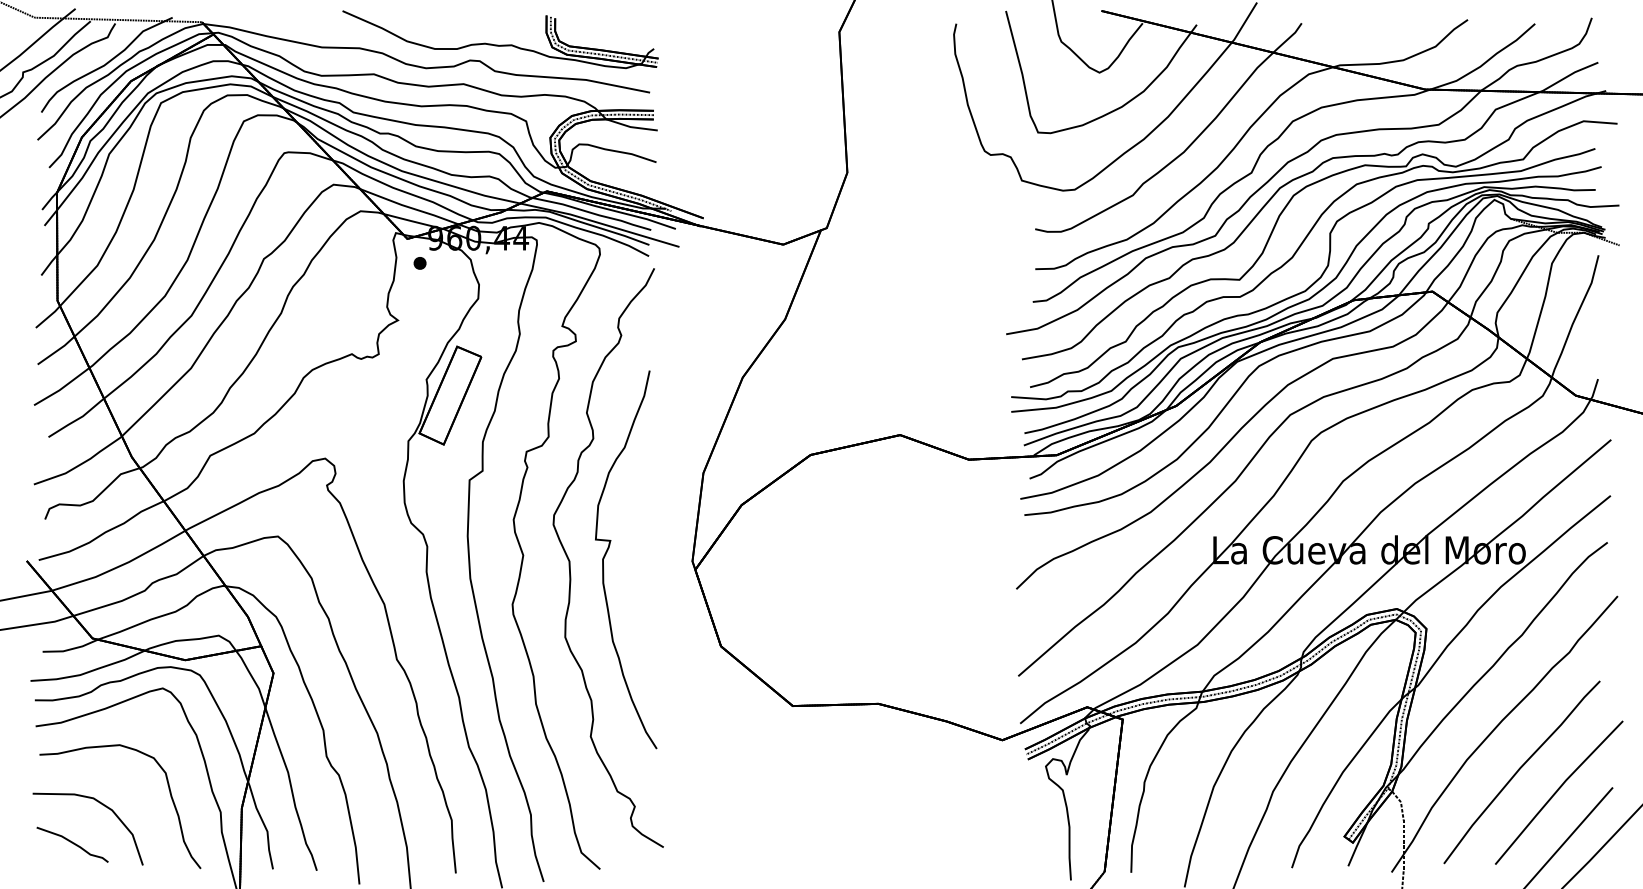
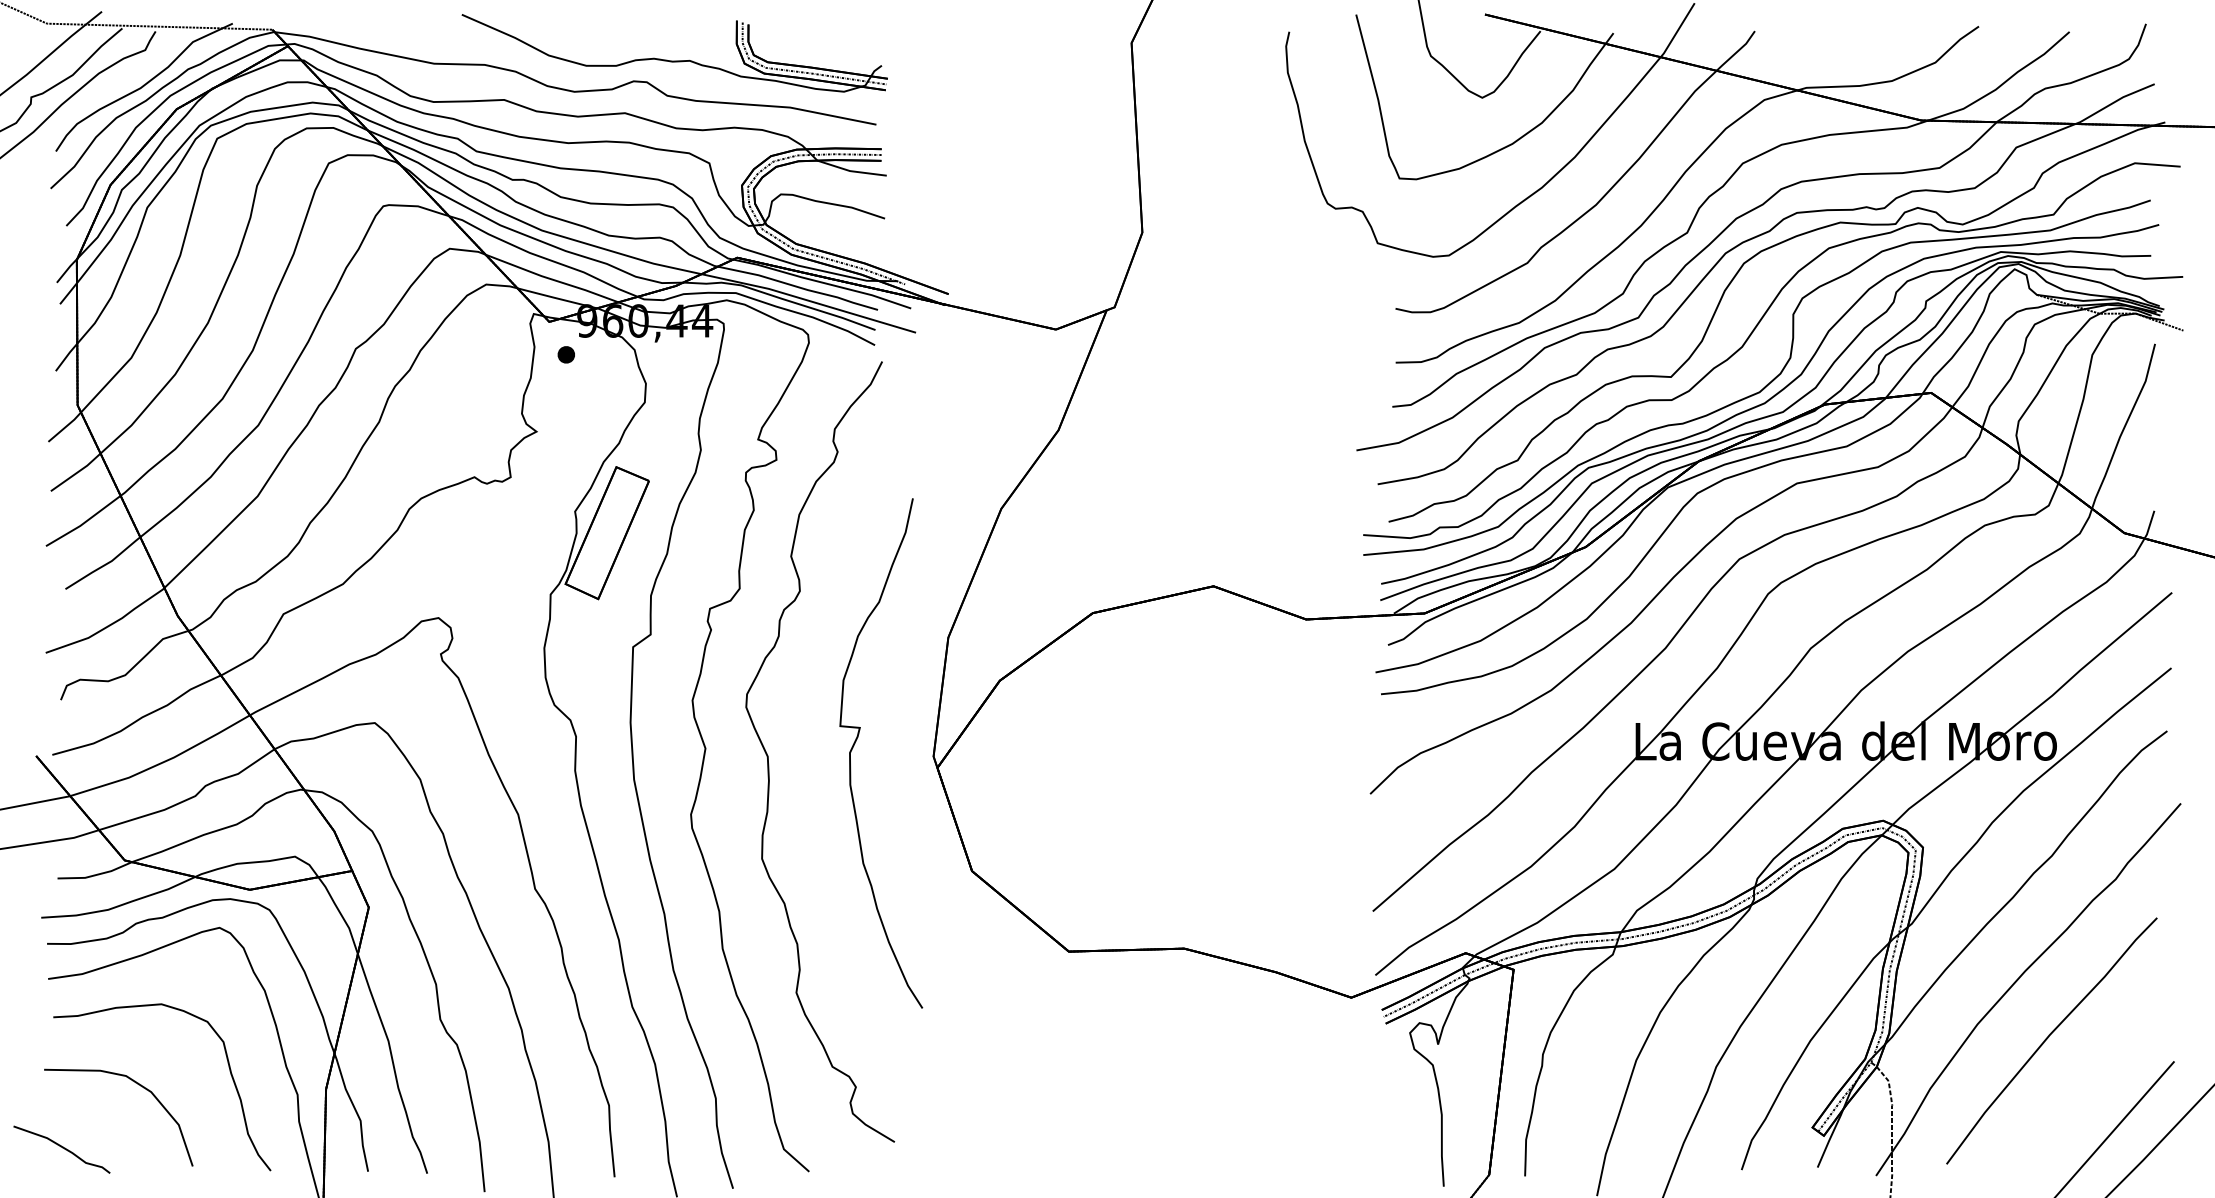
curve: (607, 550) -> (856, 741), moved
line: (1558, 791) -> (2100, 1066), removed
curve: (73, 843) -> (62, 1148), moved

